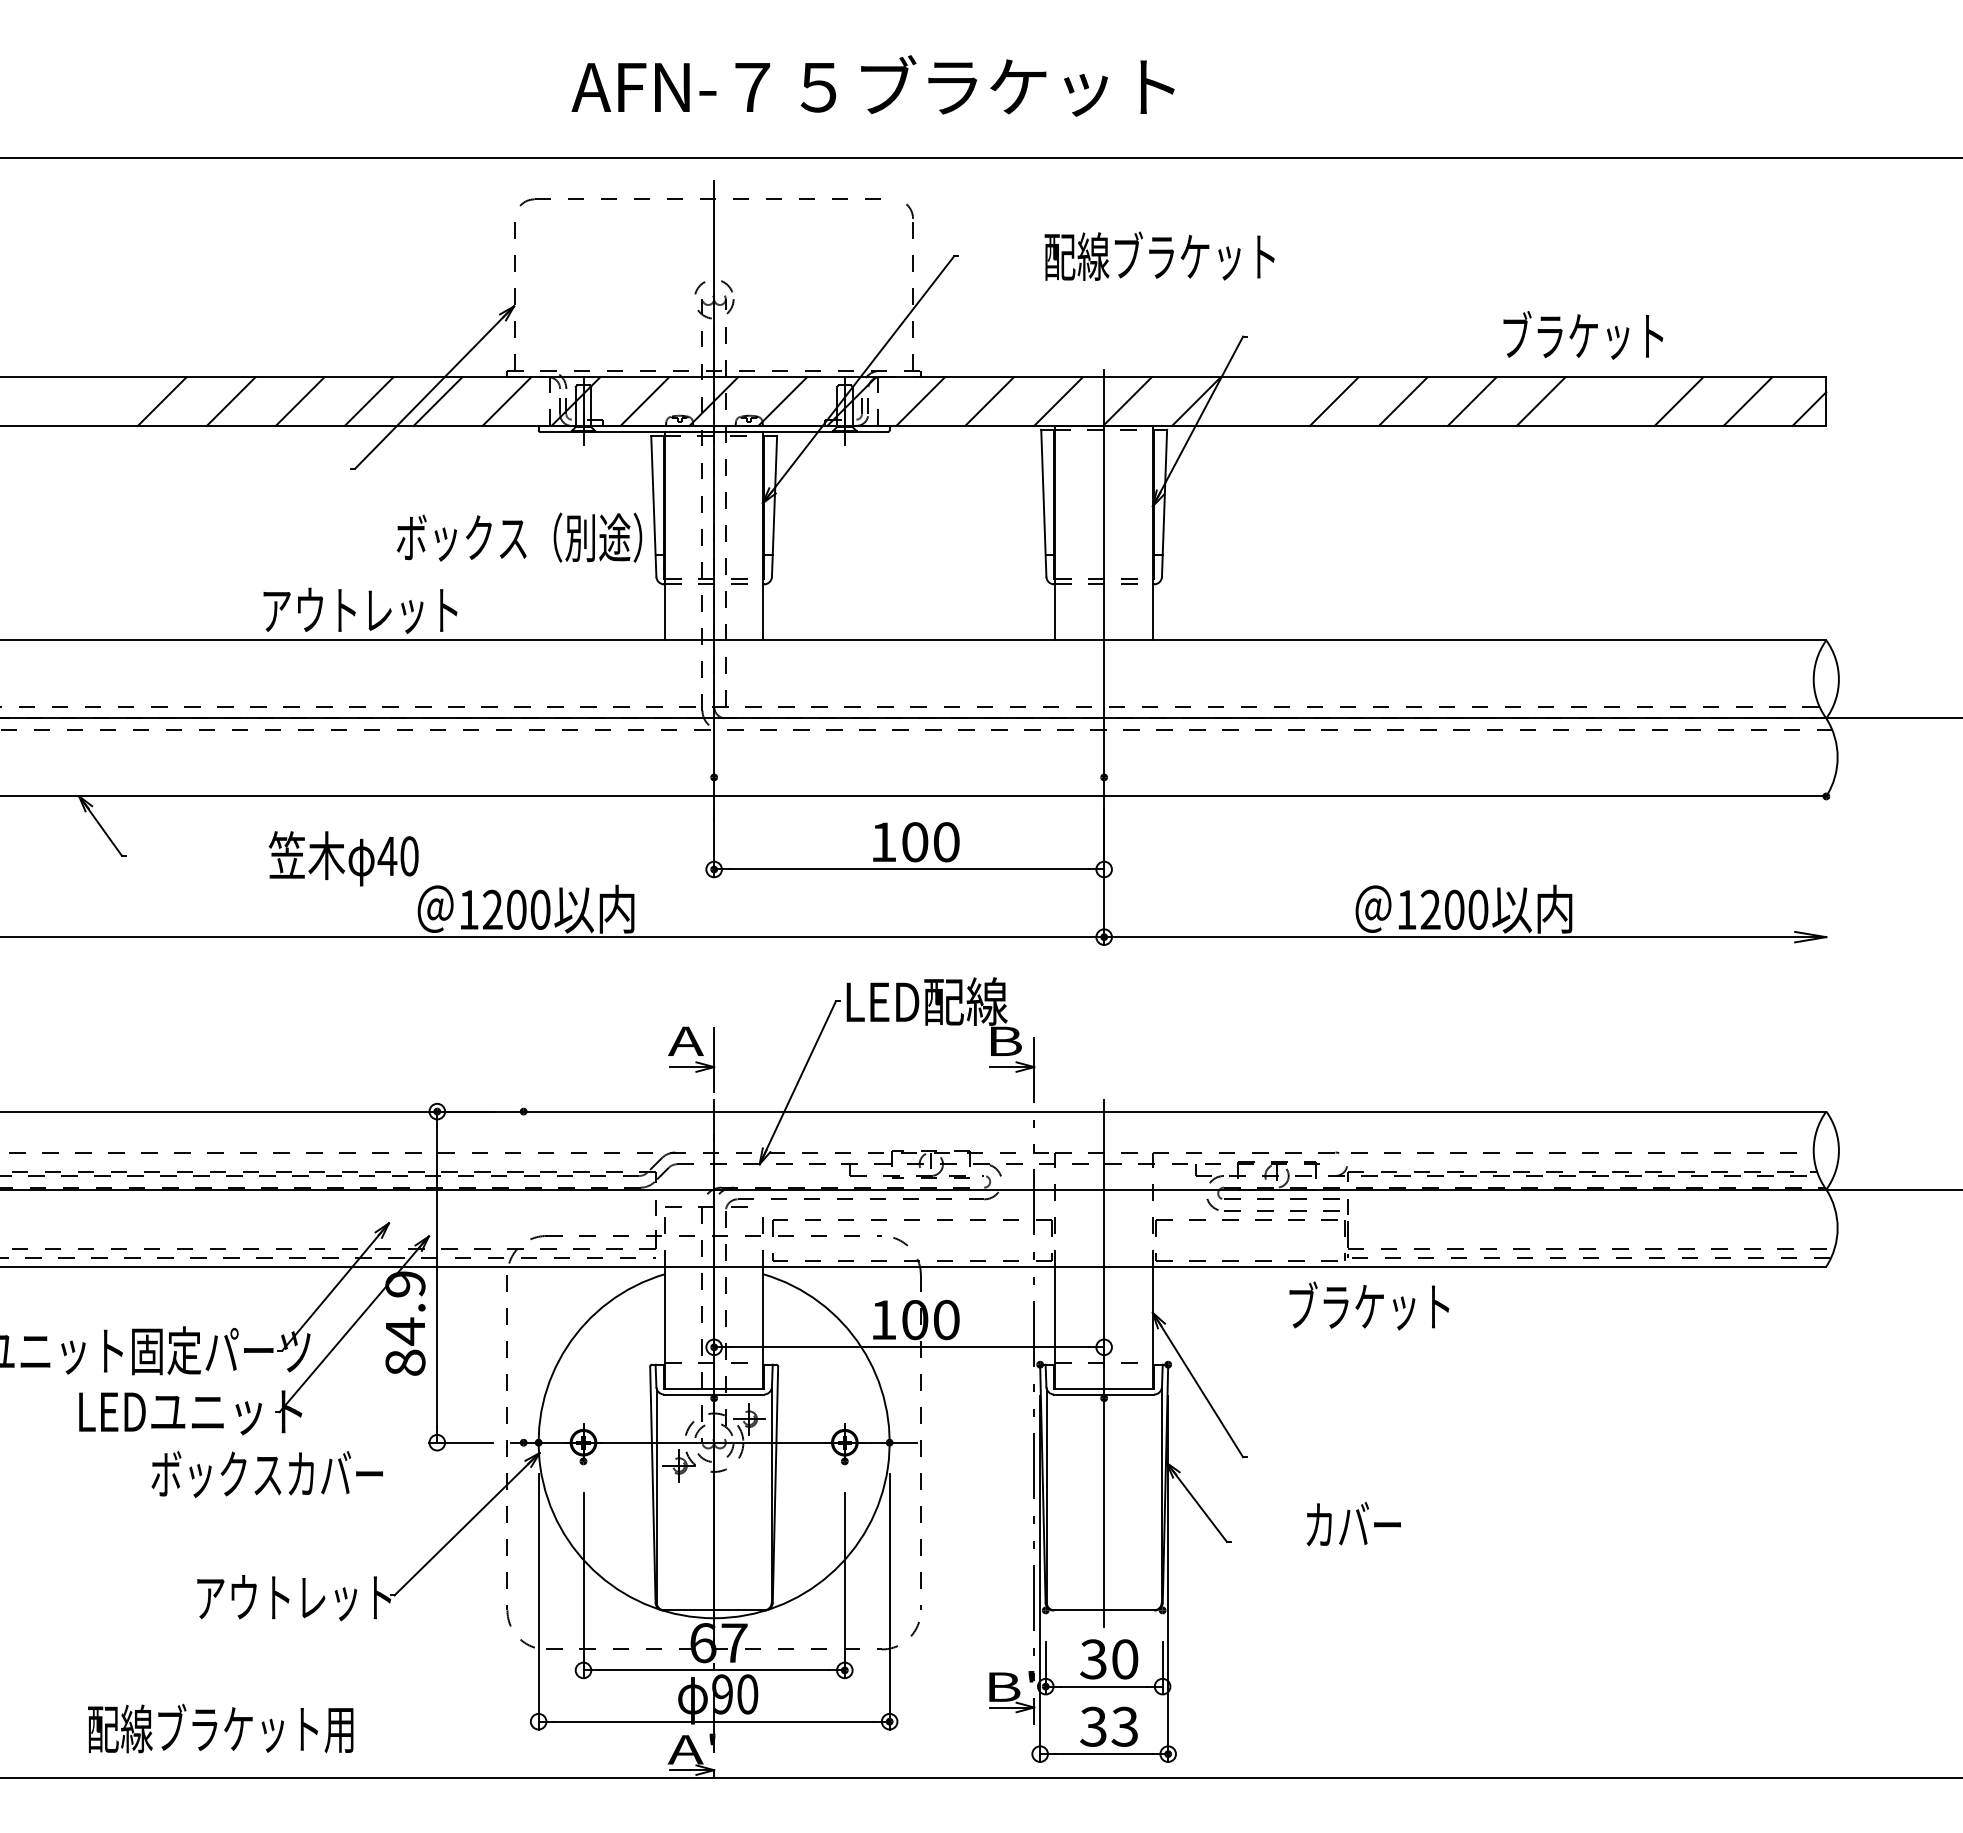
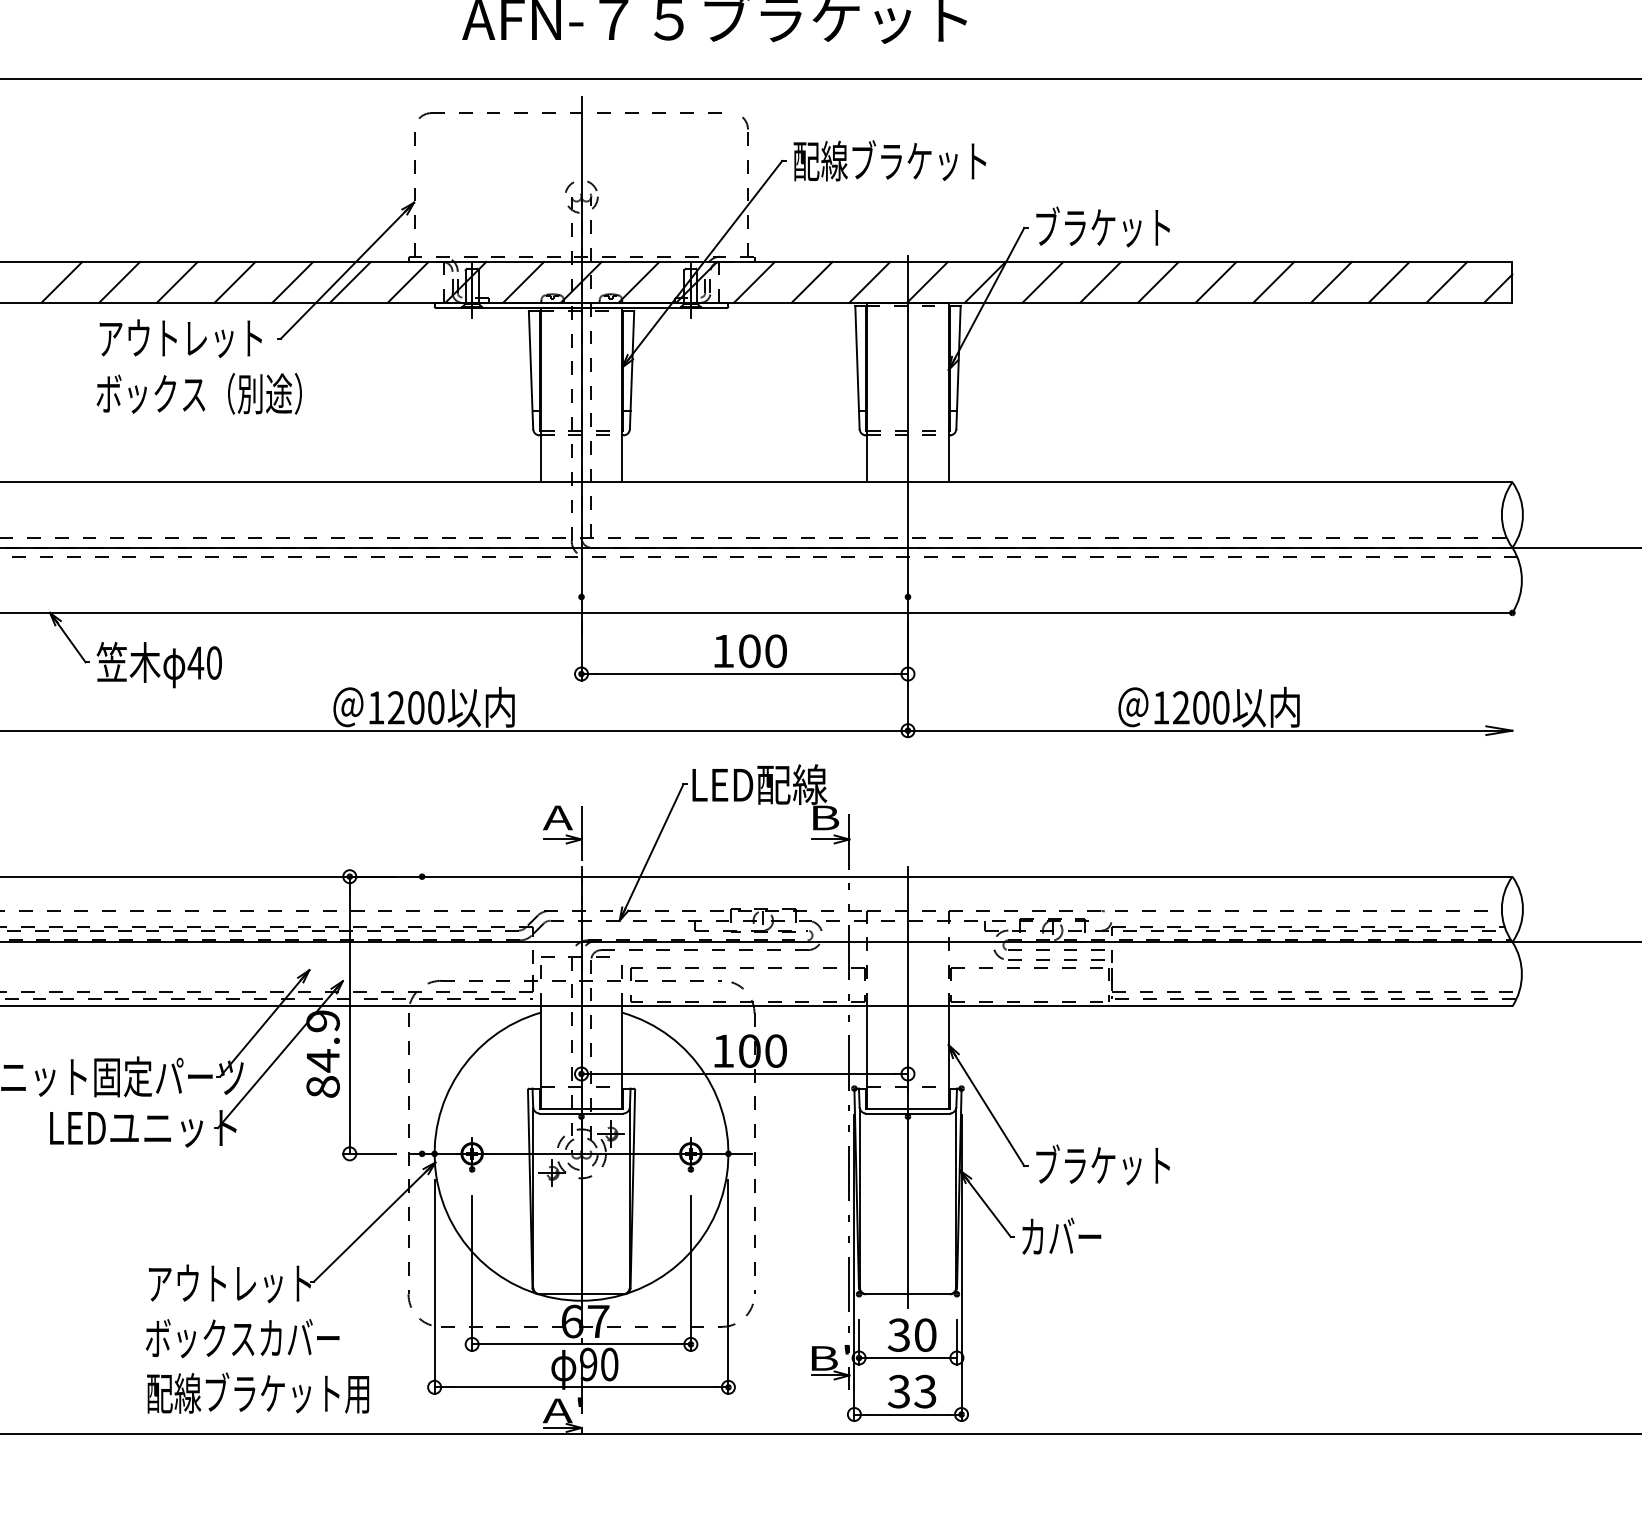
text: (1159, 255) -> (889, 160), moved
text: (1583, 335) -> (1103, 227), moved
line: (92, 401) -> (61, 282), added
line: (1265, 401) -> (1043, 282), added
line: (1609, 401) -> (1330, 282), added
text: (519, 537) -> (199, 393), moved
text: (360, 610) -> (180, 338), moved
text: (343, 858) -> (159, 664), moved
text: (1369, 1305) -> (1103, 1164), moved
text: (266, 1474) -> (241, 1338), moved
text: (1353, 1524) -> (1061, 1236), moved
text: (220, 1728) -> (257, 1393), moved

